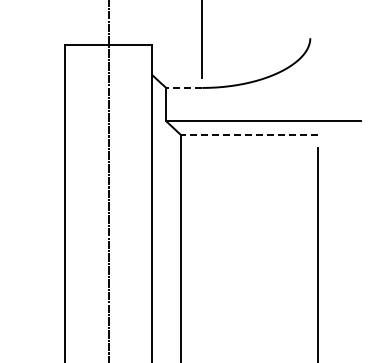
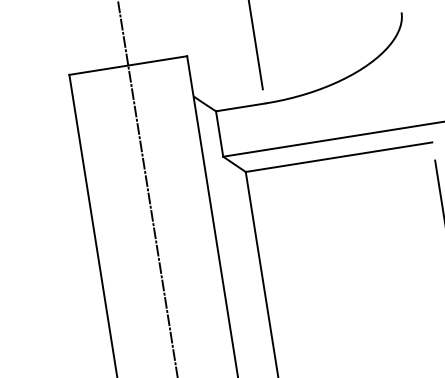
line: (183, 87) -> (239, 106), dashed -> solid
line: (248, 134) -> (338, 156), dashed -> solid

